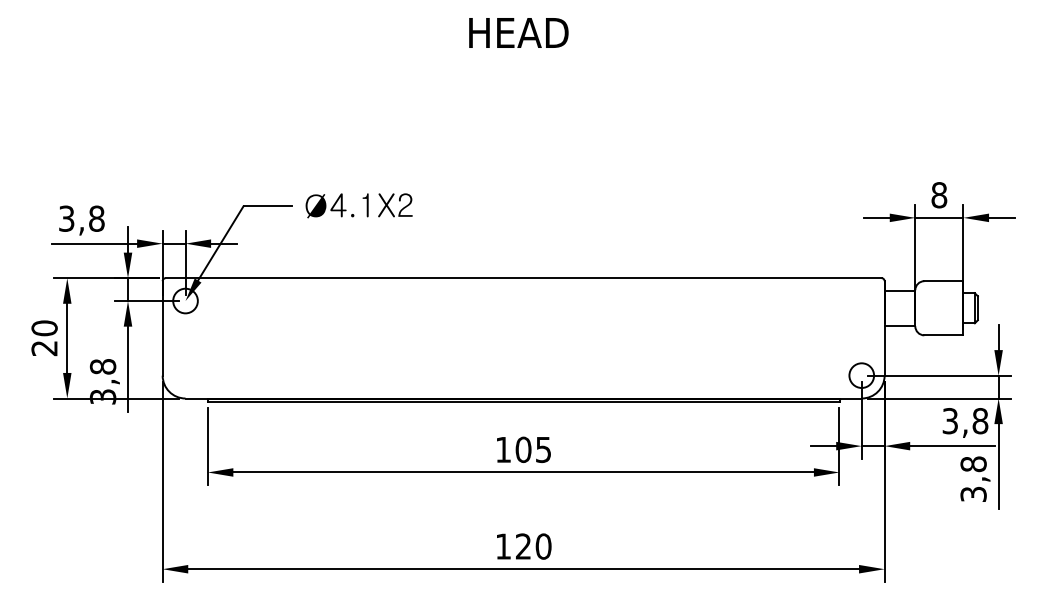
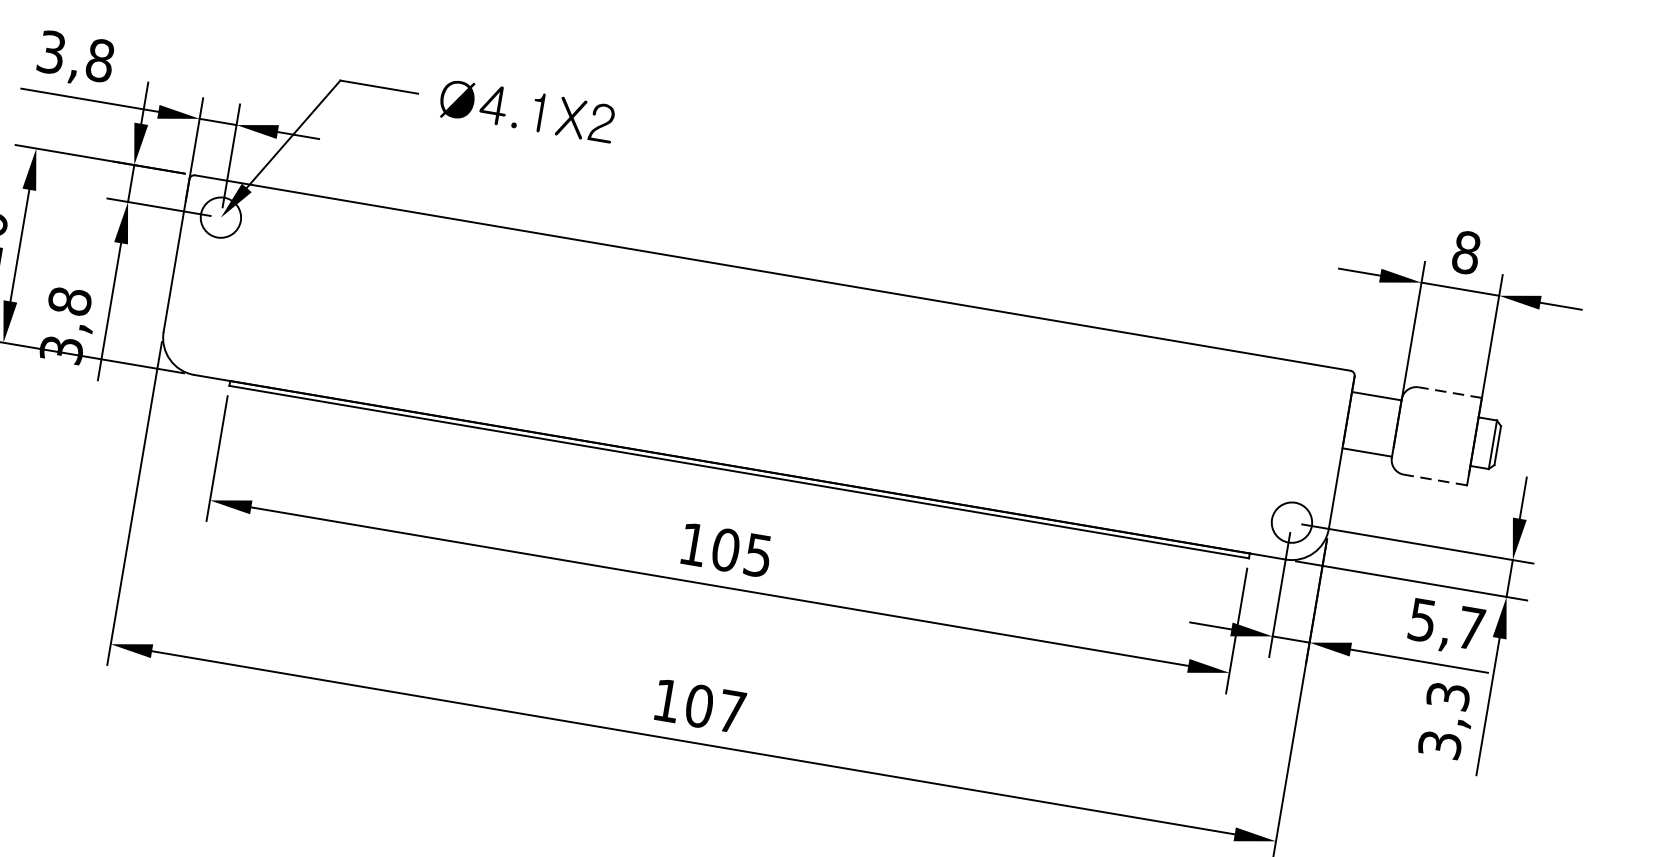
line: (943, 281) -> (1449, 393), solid -> dashed
line: (943, 335) -> (1434, 480), solid -> dashed
text: (965, 421) -> (1446, 624), 3,8 -> 5,7
text: (973, 464) -> (1448, 696), 3,8 -> 3,3
text: (533, 546) -> (715, 708), 120 -> 107

